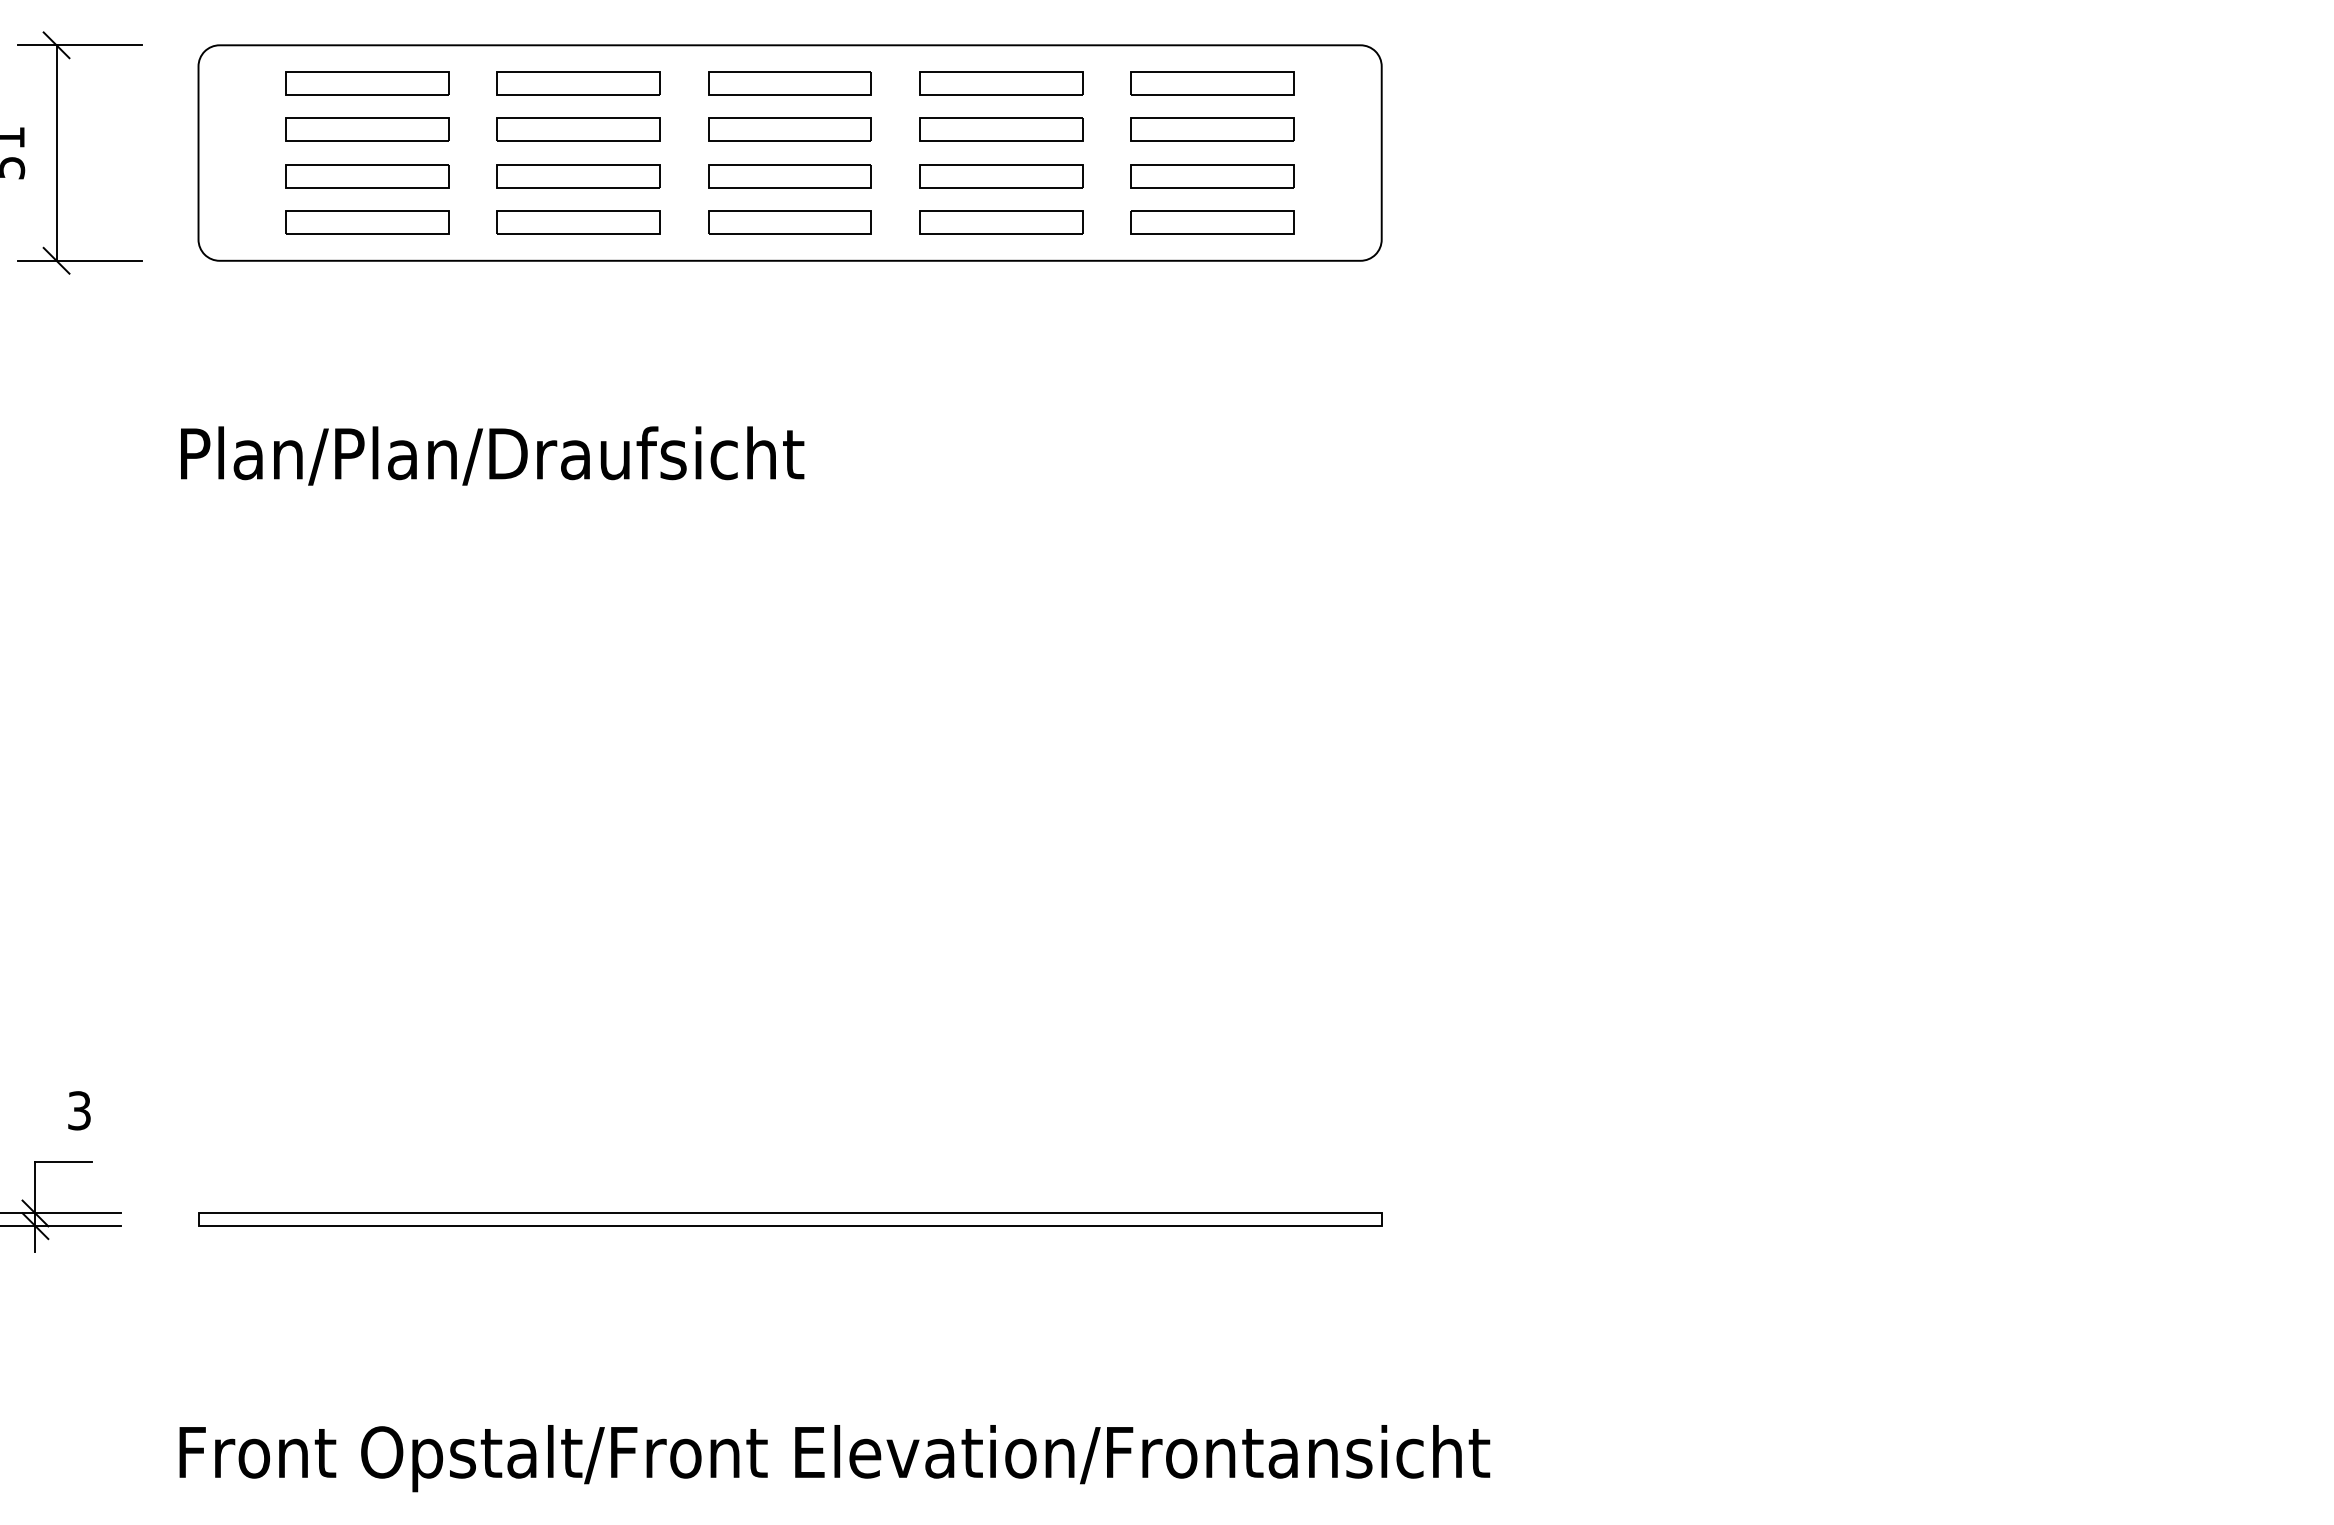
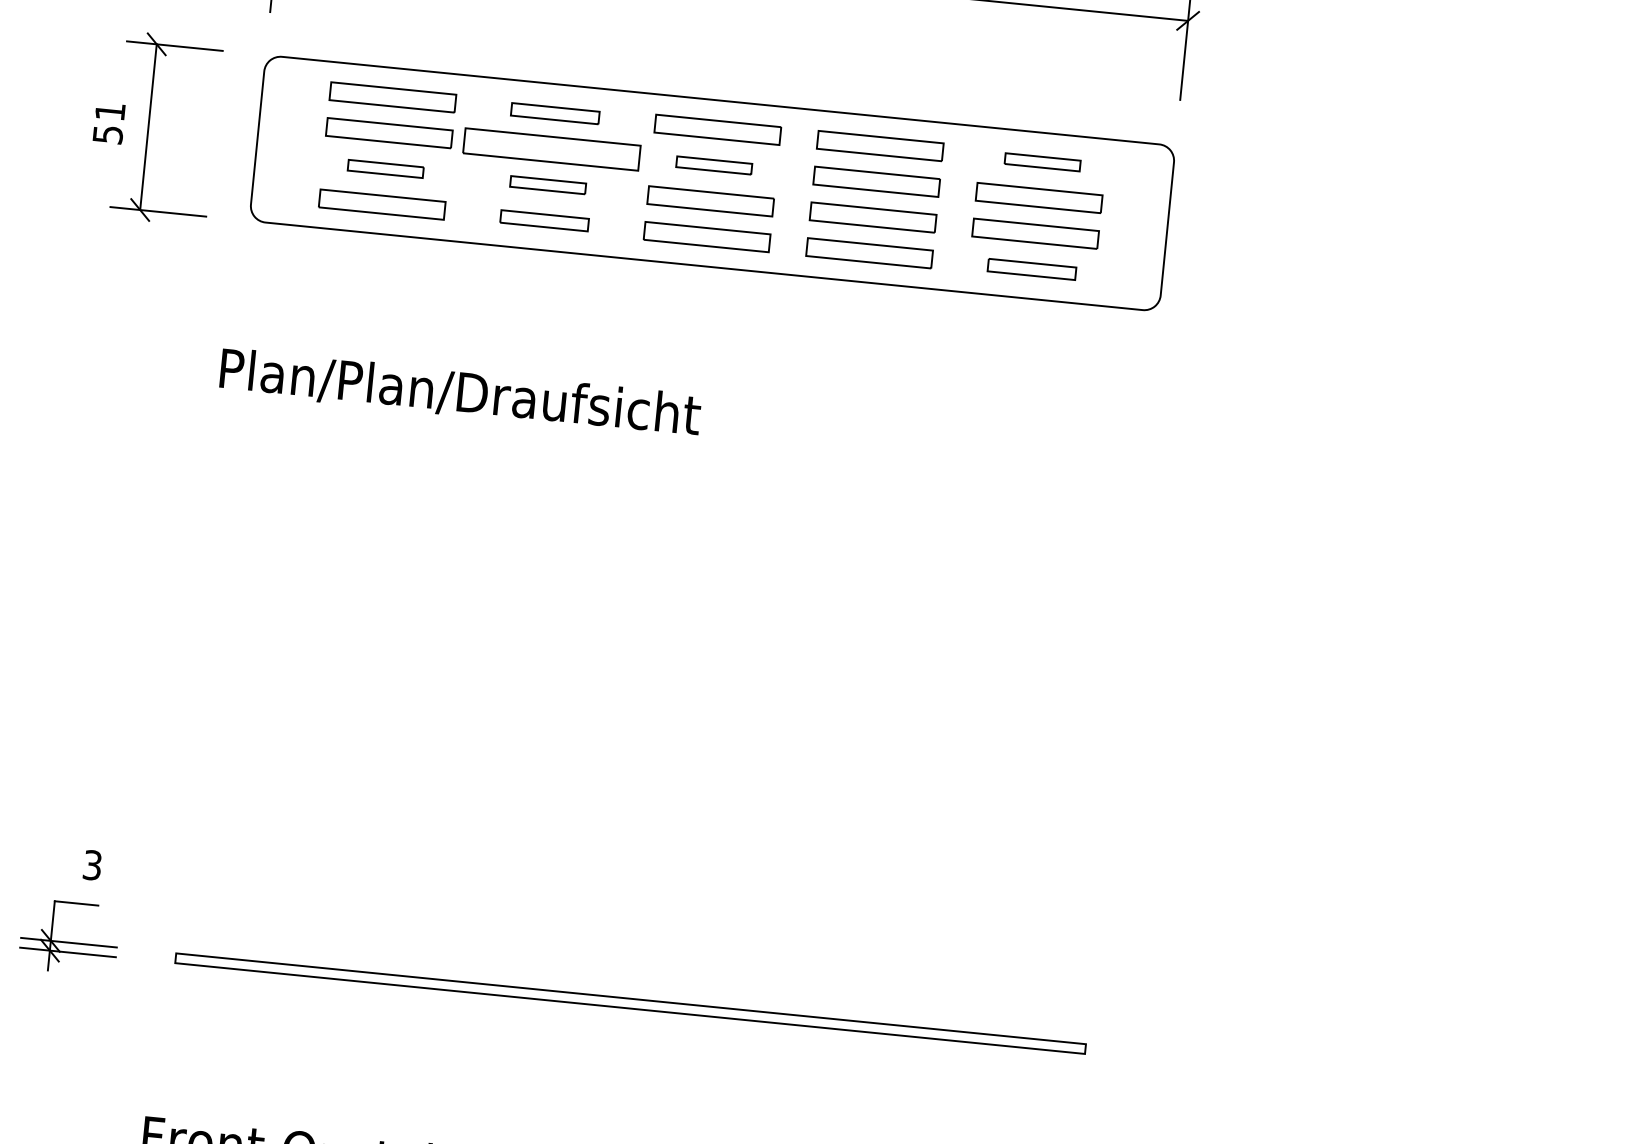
part: (578, 83) -> (555, 113), size x0.7
part: (1212, 83) -> (1042, 162), size x0.6
part: (578, 129) -> (551, 149), size x1.4
part: (789, 129) -> (713, 165), size x0.6
part: (367, 176) -> (385, 169), size x0.6
part: (578, 176) -> (547, 185), size x0.6
part: (578, 222) -> (544, 220), size x0.7
part: (1212, 222) -> (1031, 269), size x0.7

